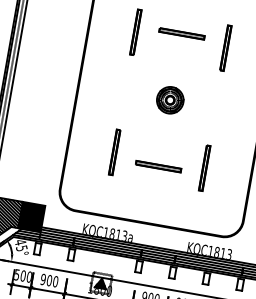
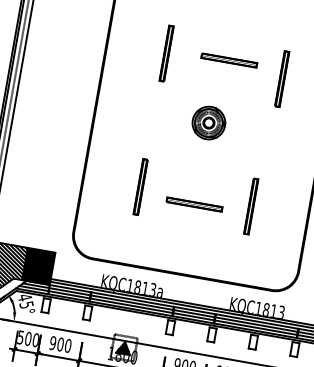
part: (135, 32) -> (166, 53), moved
part: (182, 33) -> (229, 60), moved
part: (226, 48) -> (282, 79), moved

